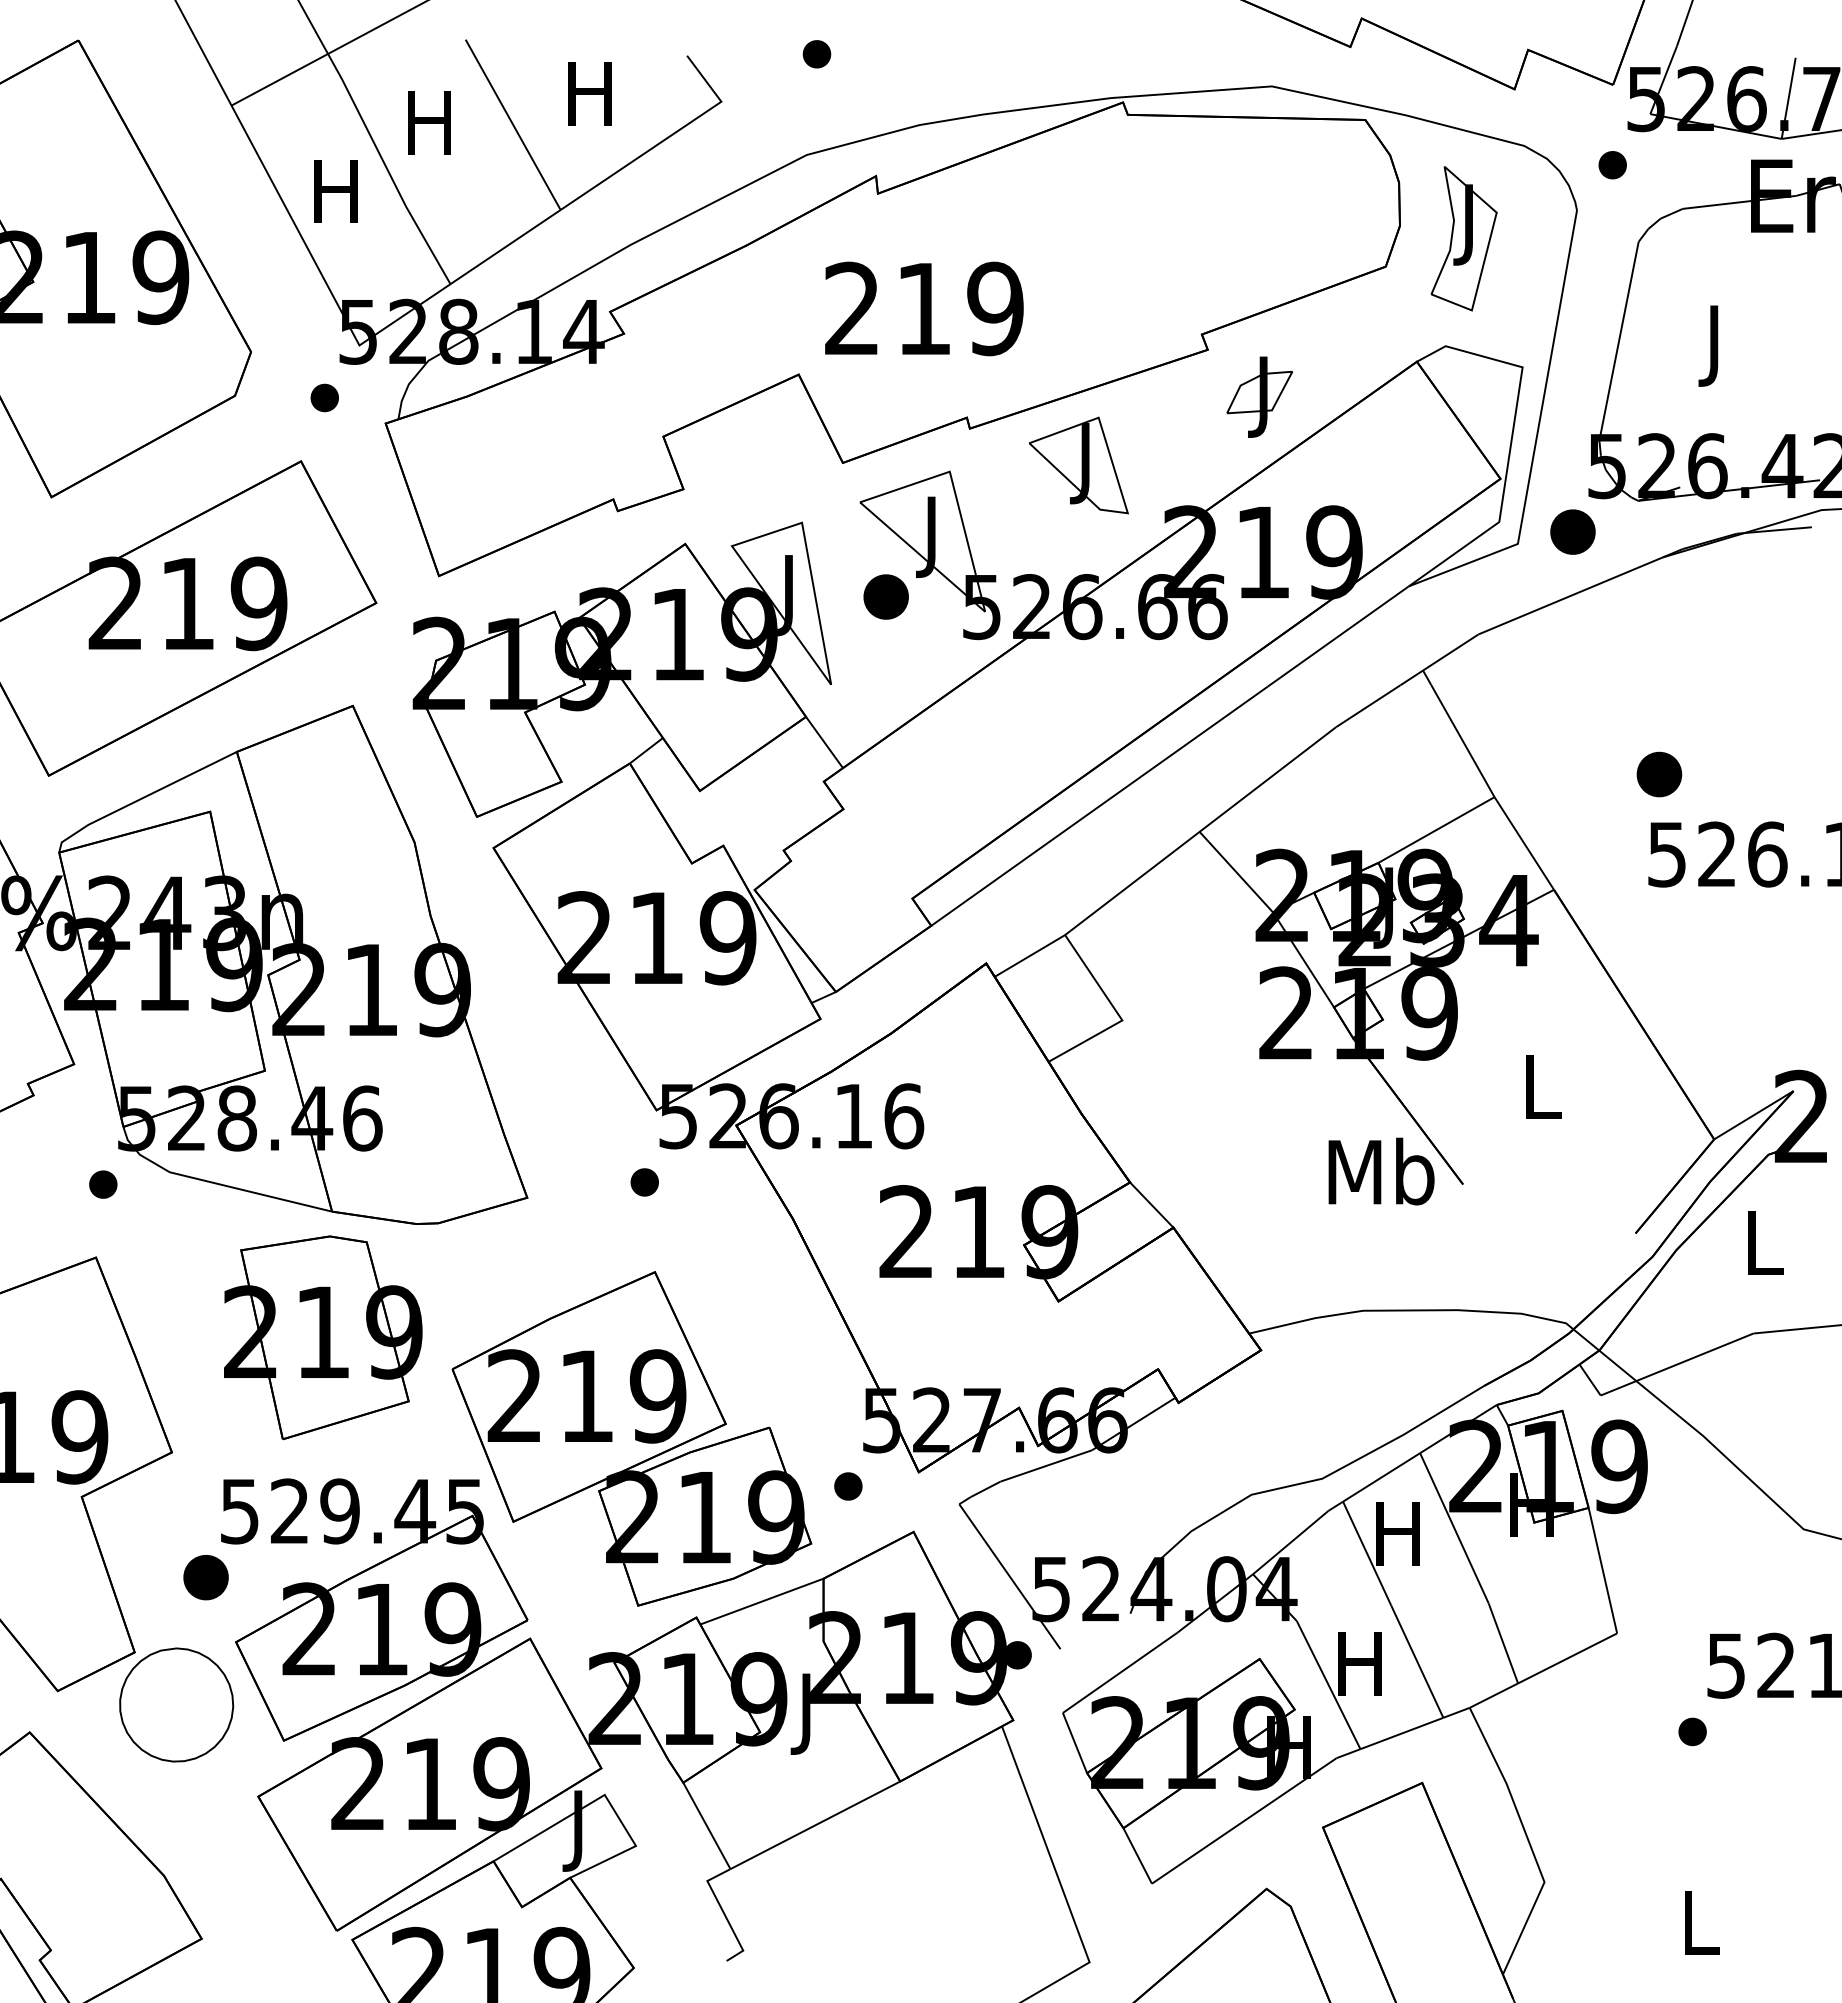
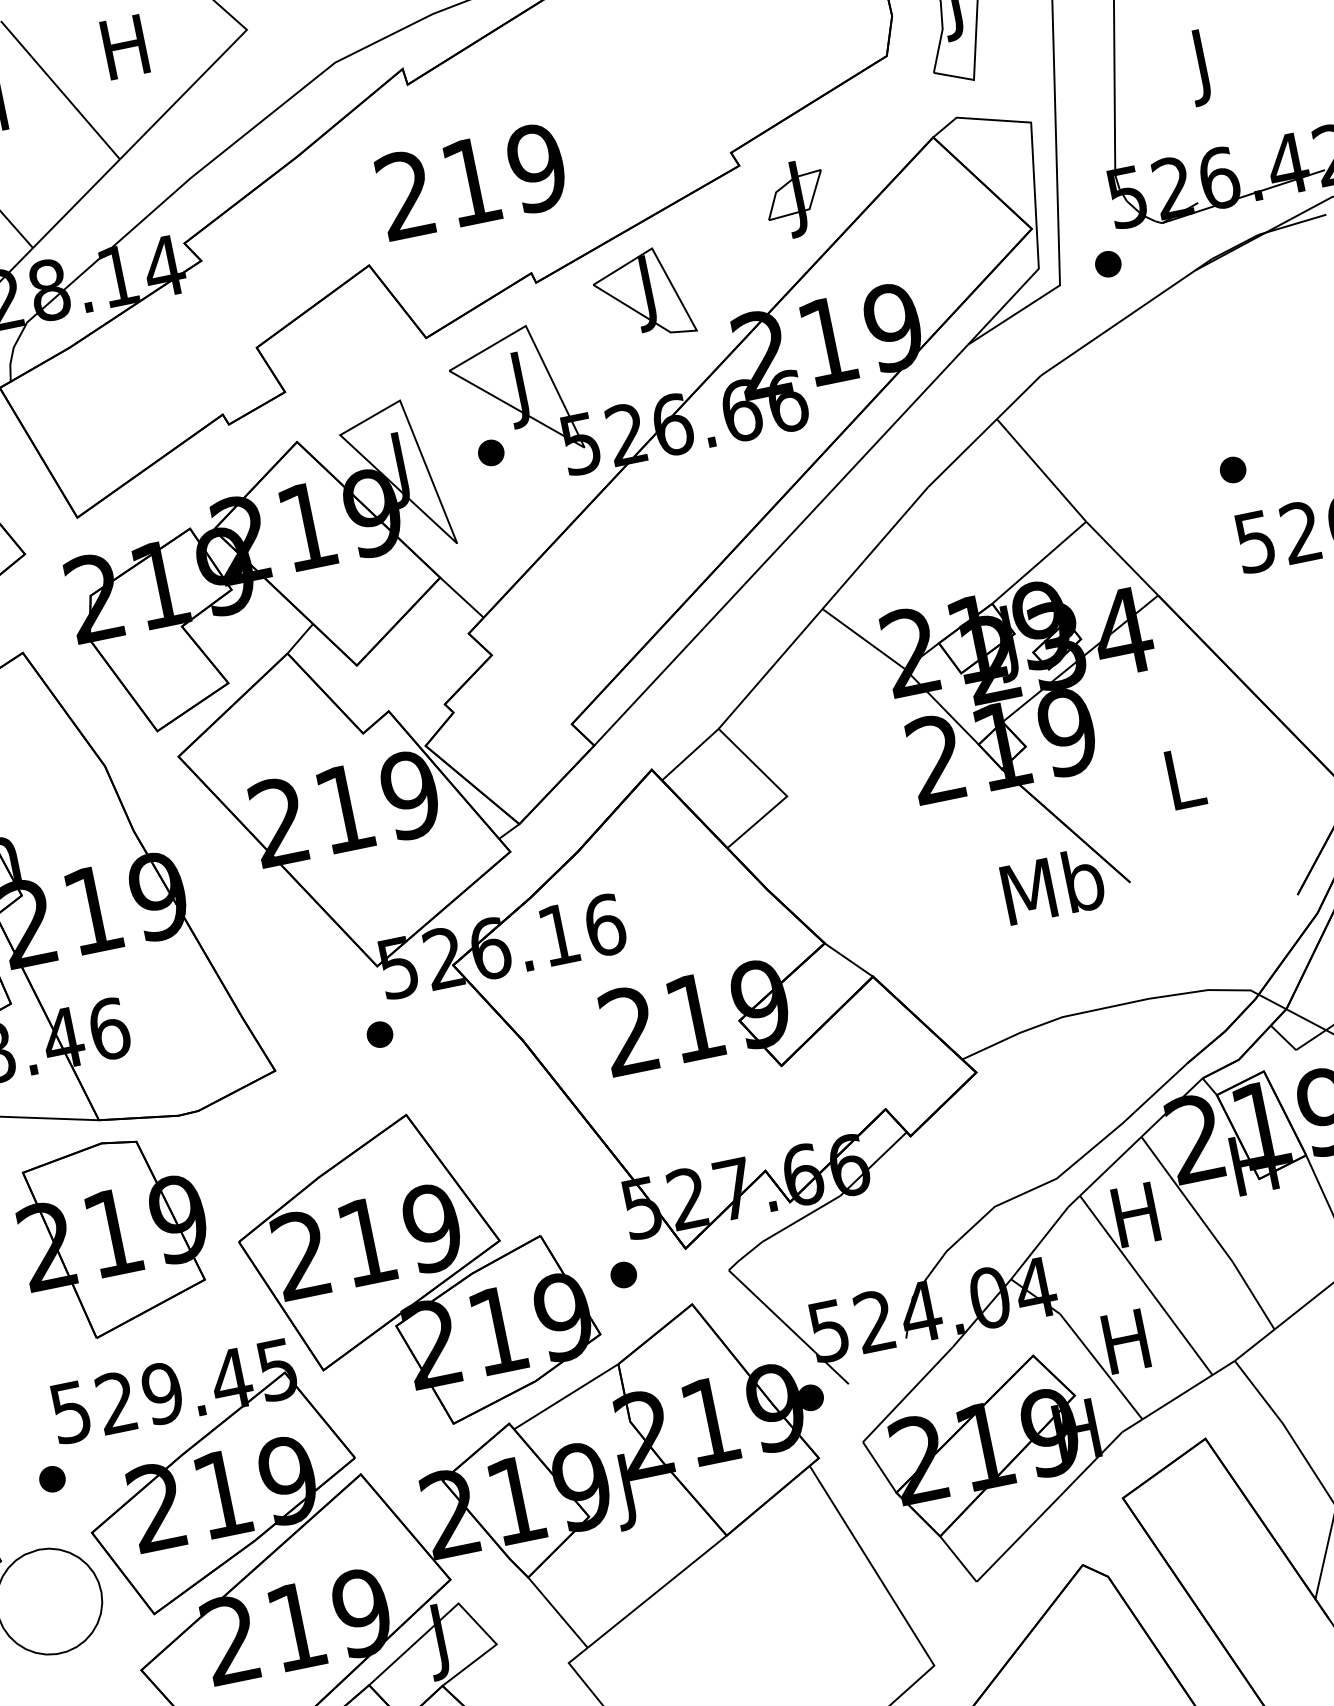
part: (1572, 532) -> (1107, 264), size x0.62
part: (886, 597) -> (491, 453), size x0.62
part: (1659, 774) -> (1233, 469), size x0.62
part: (206, 1577) -> (52, 1479), size x0.62

